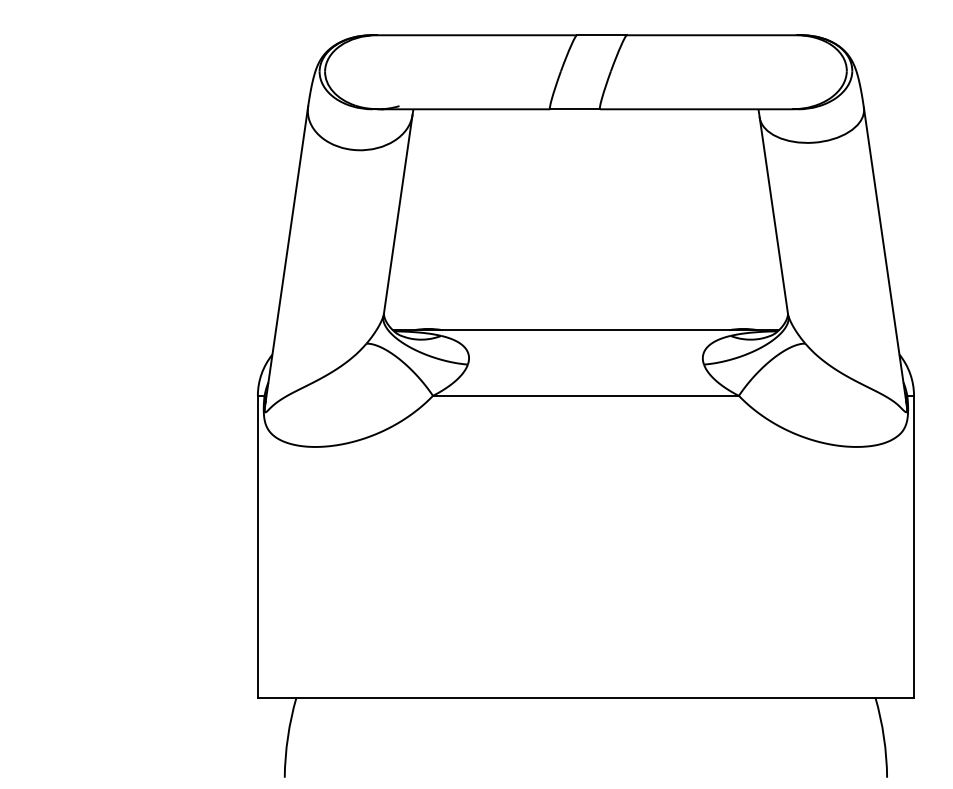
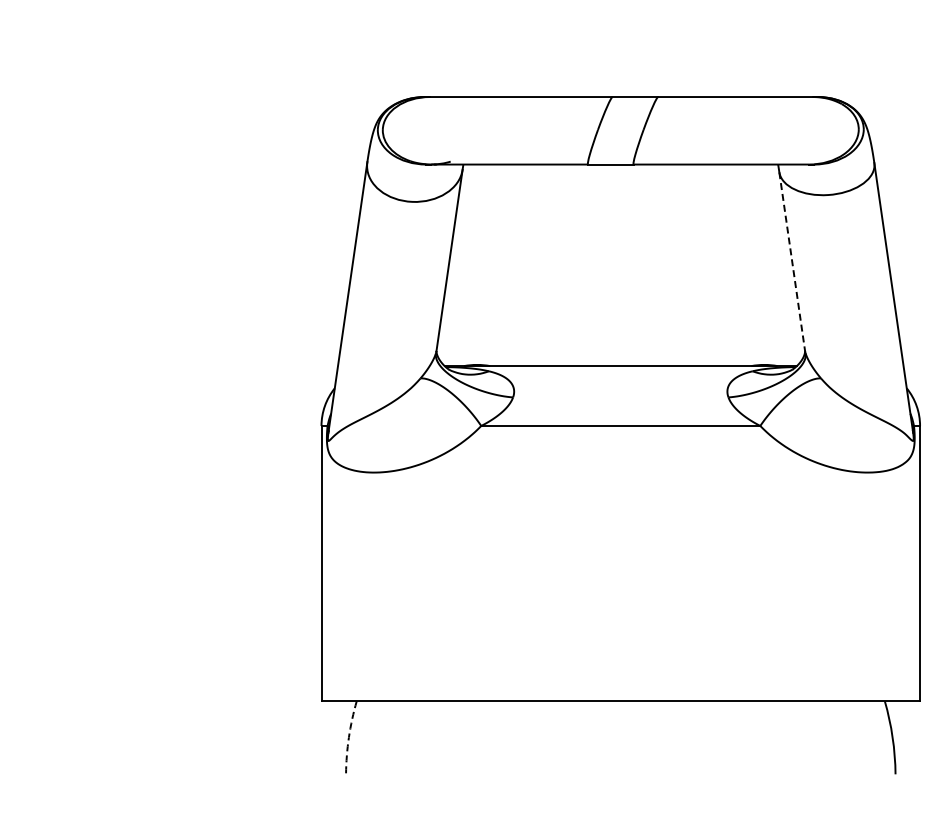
line: (774, 216) -> (792, 262), solid -> dashed
arc: (287, 737) -> (348, 737), solid -> dashed

